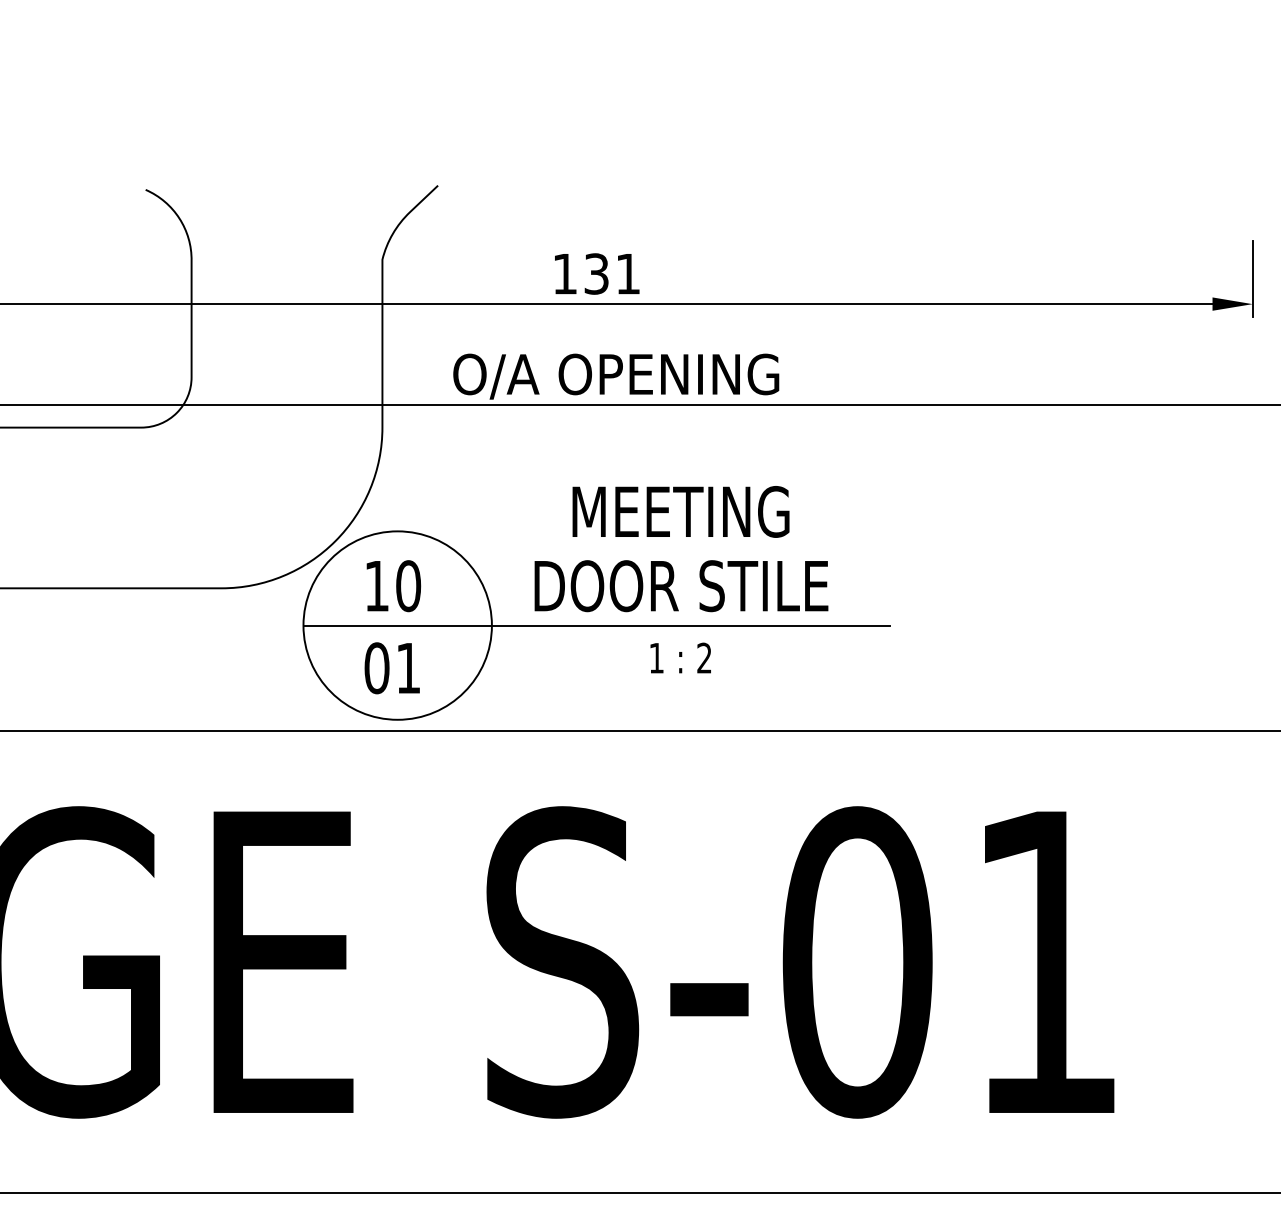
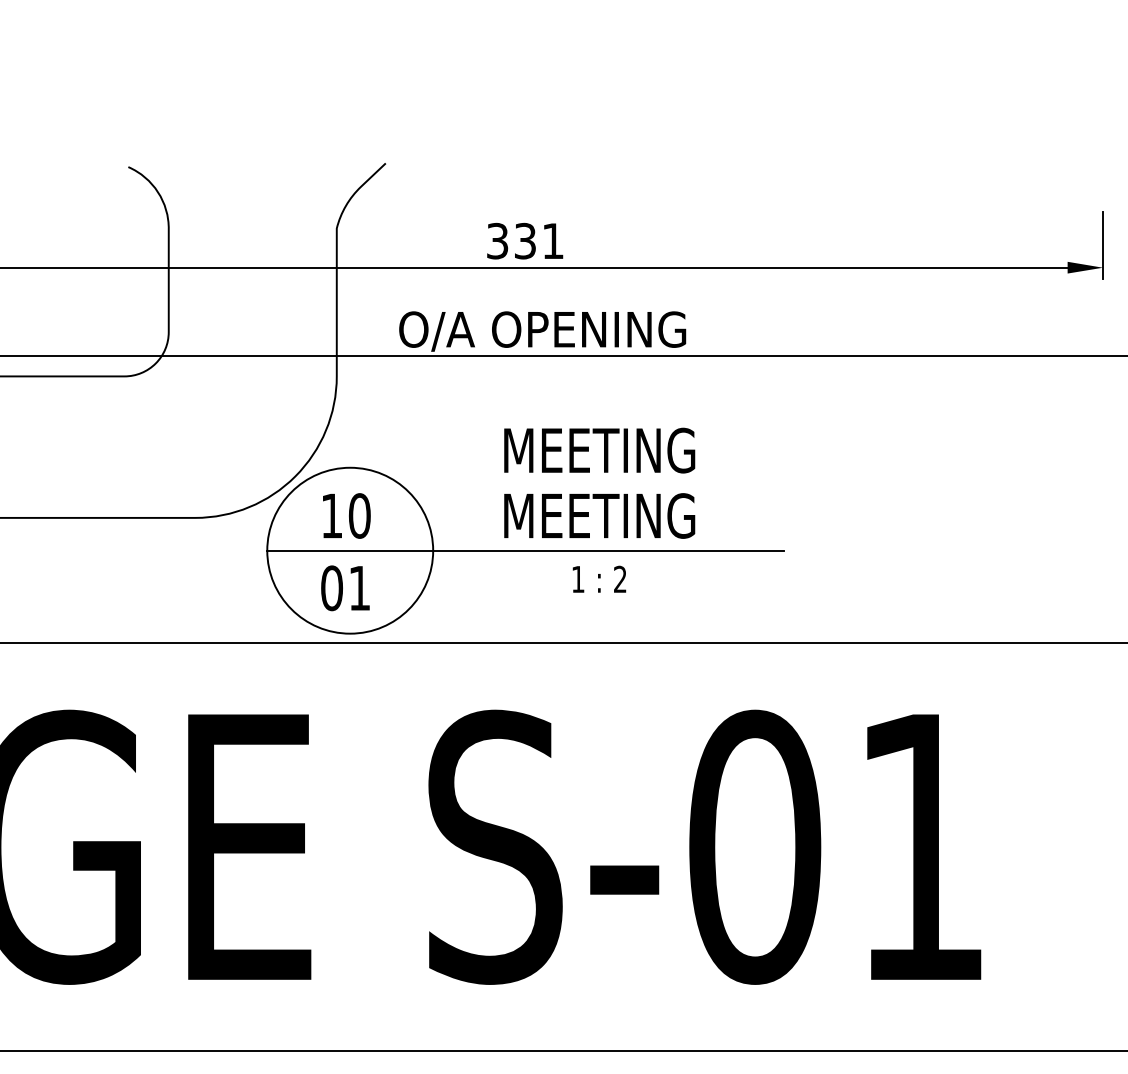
text: (564, 273) -> (497, 240), 131 -> 331
text: (680, 585) -> (599, 515), DOOR STILE -> MEETING

